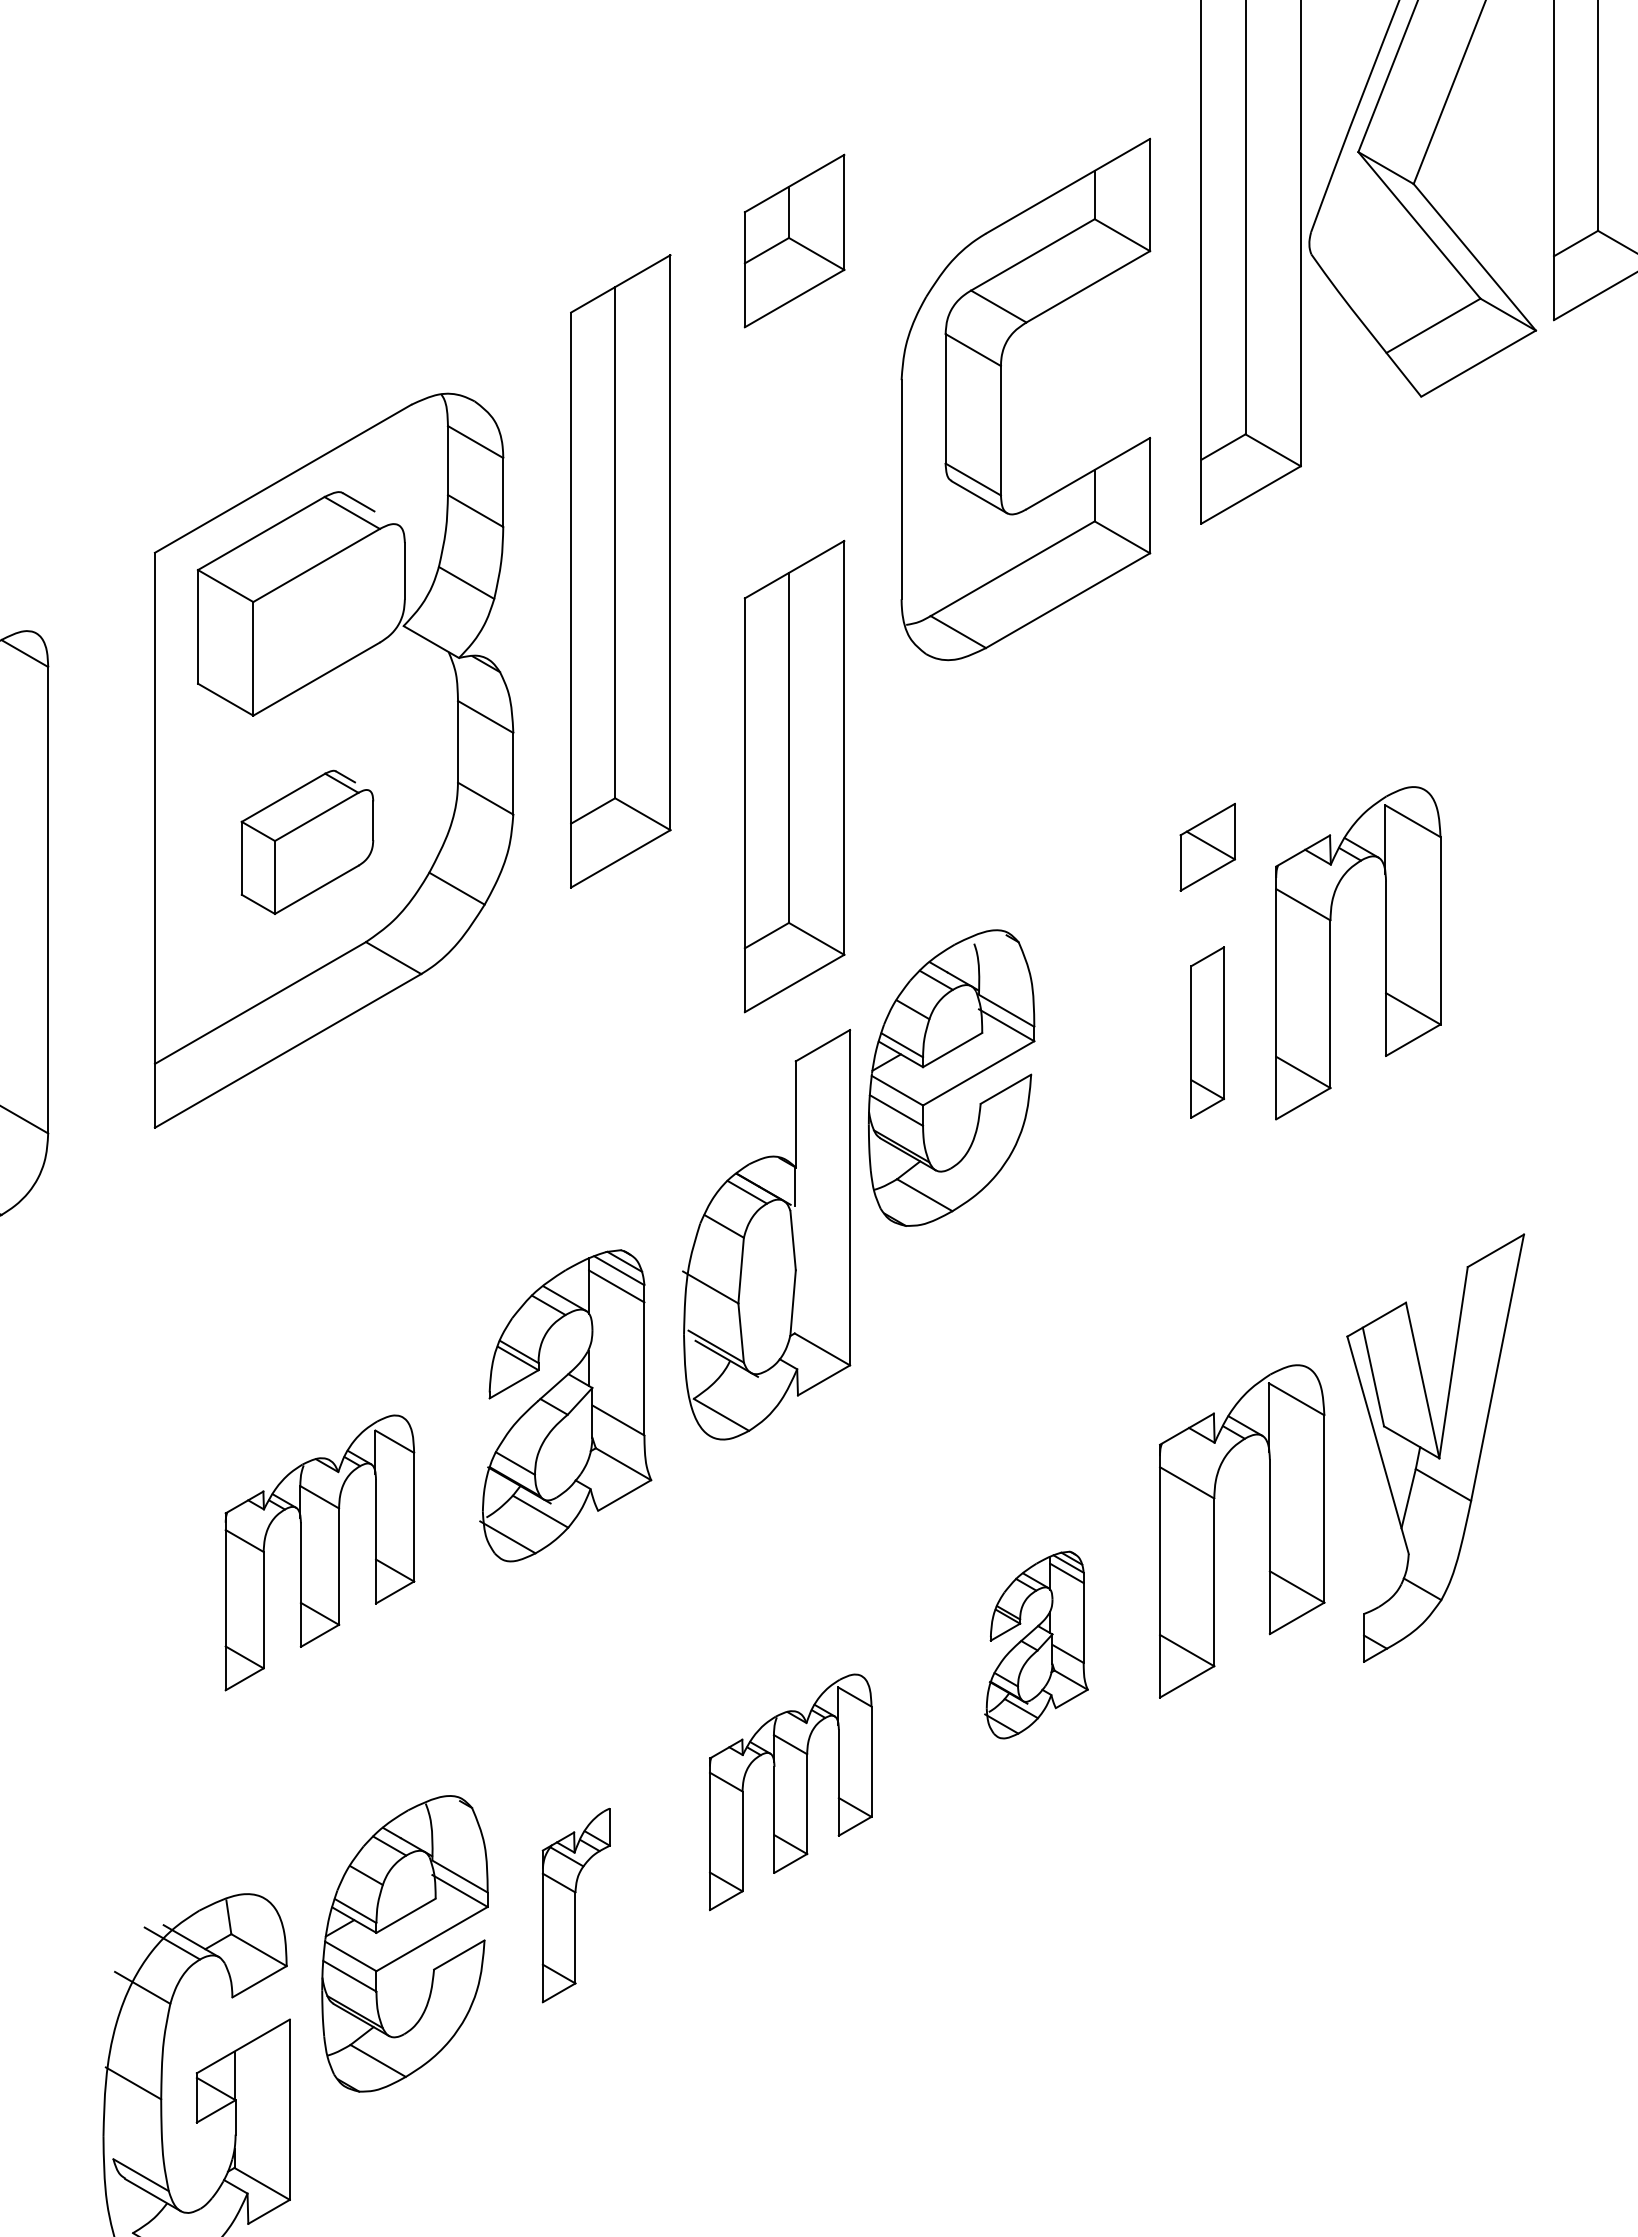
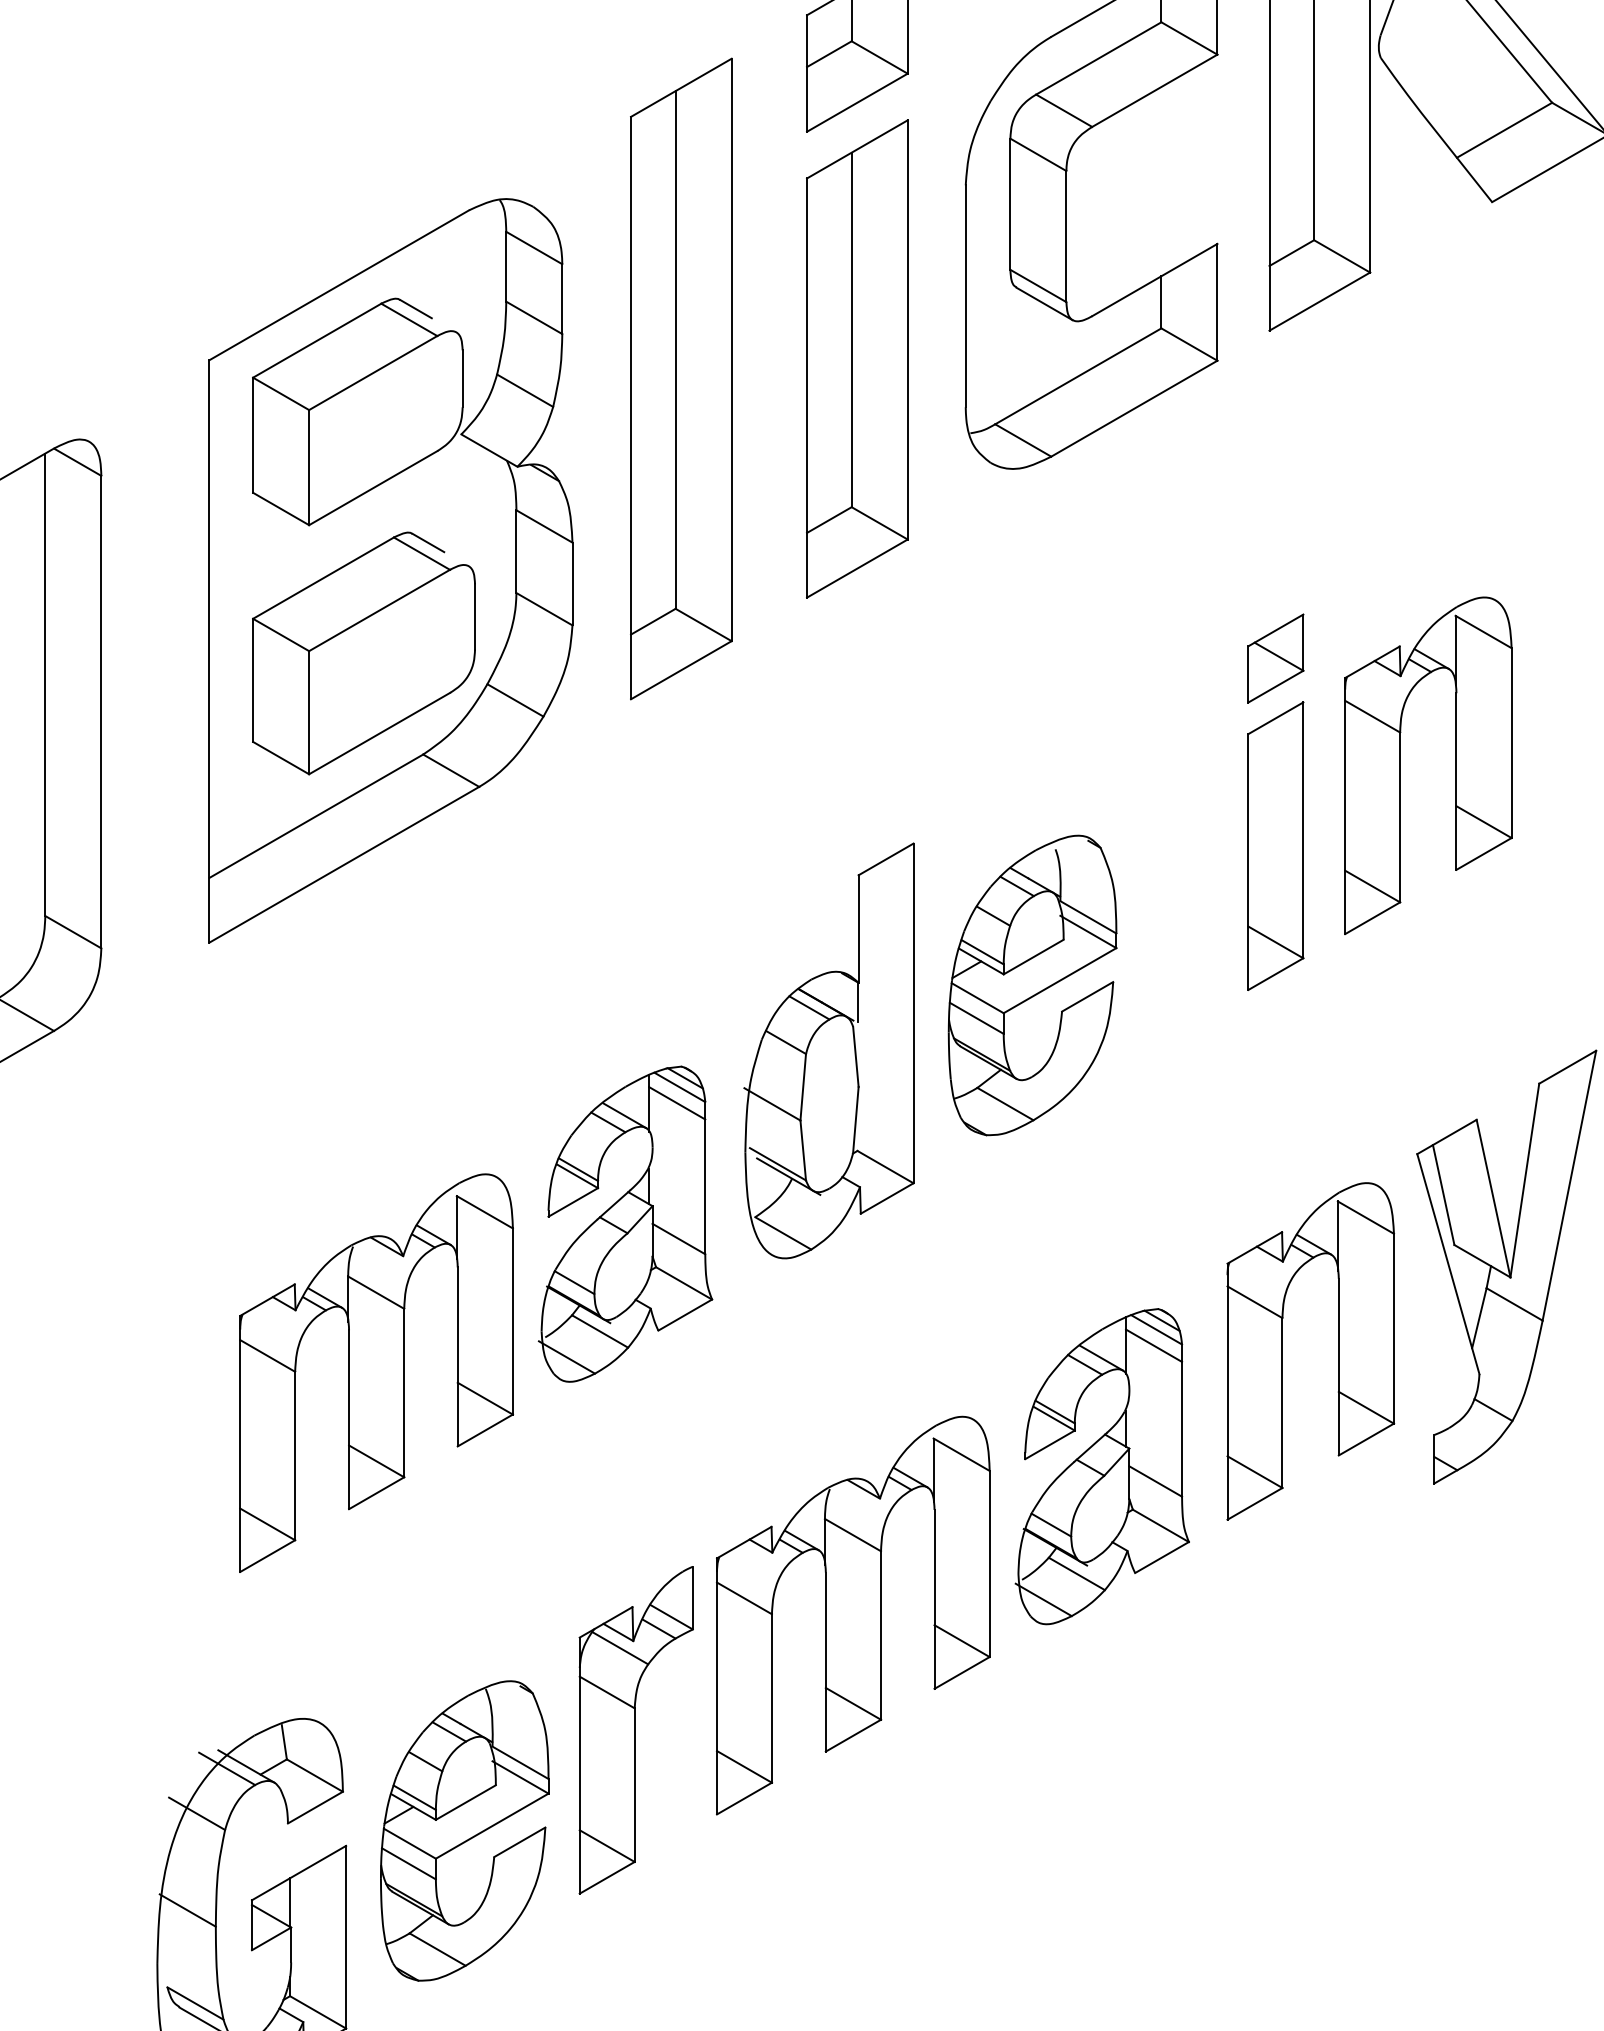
part: (794, 776) -> (857, 358), moved
part: (307, 842) -> (364, 653), size x1.67
part: (1207, 1032) -> (1275, 846), size x1.67
part: (951, 1077) -> (1032, 984), moved
part: (319, 1552) -> (376, 1372), size x1.43
part: (1036, 1644) -> (1102, 1465), size x1.67
part: (790, 1792) -> (853, 1615), size x1.67
part: (576, 1905) -> (636, 1730), size x1.67
part: (404, 1943) -> (464, 1830), moved

